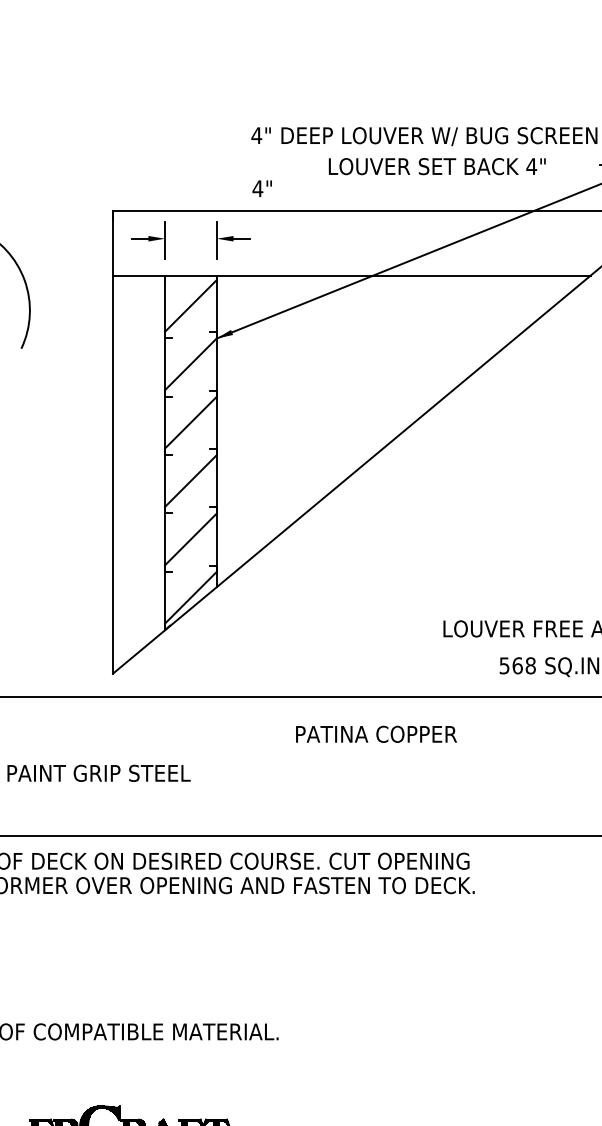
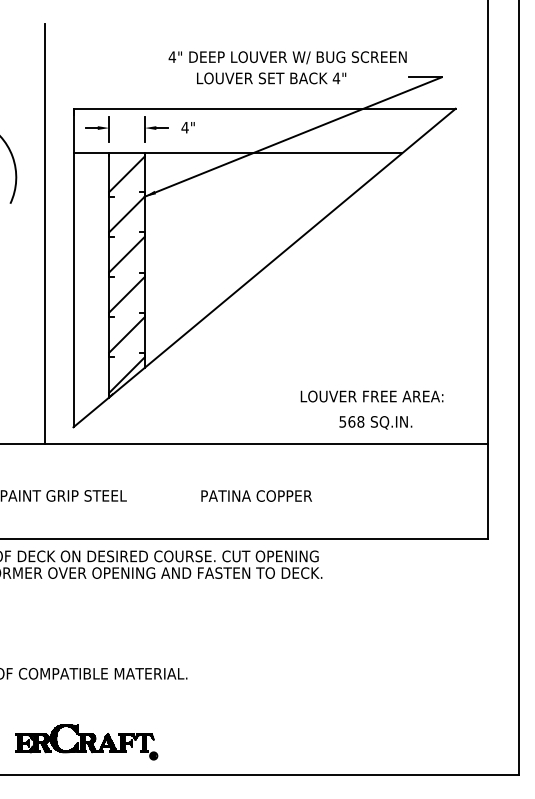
text: (437, 166) -> (271, 78), moved
text: (261, 188) -> (187, 127), moved
line: (70, 391) -> (44, 233), added
text: (376, 733) -> (256, 495), moved

